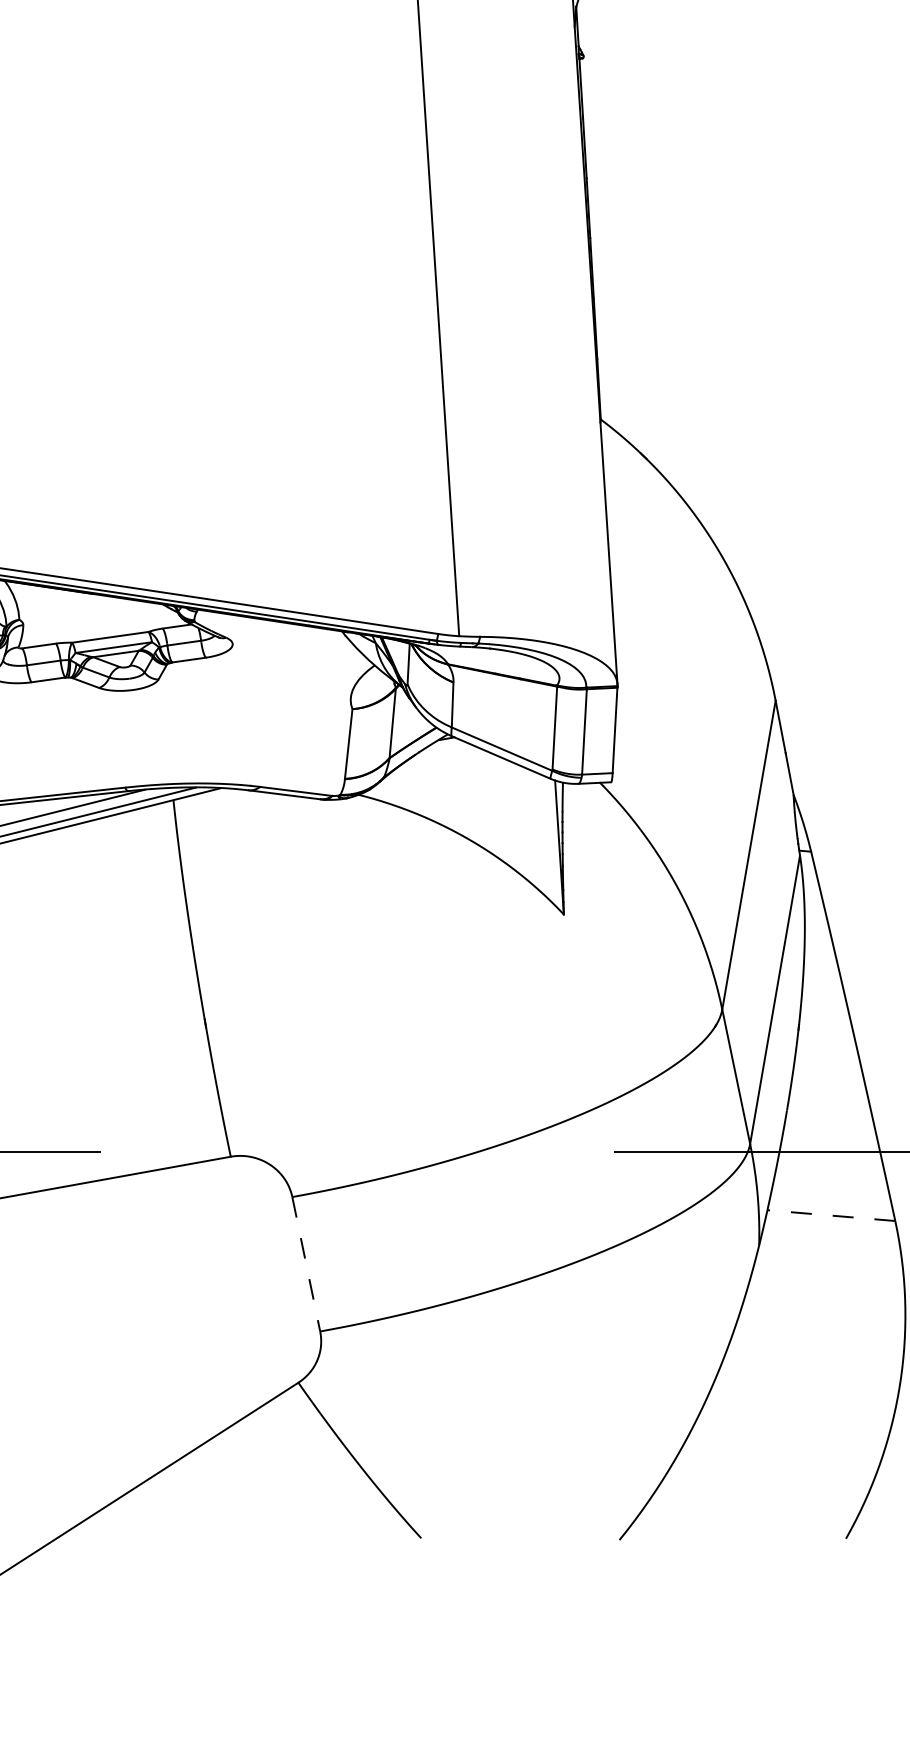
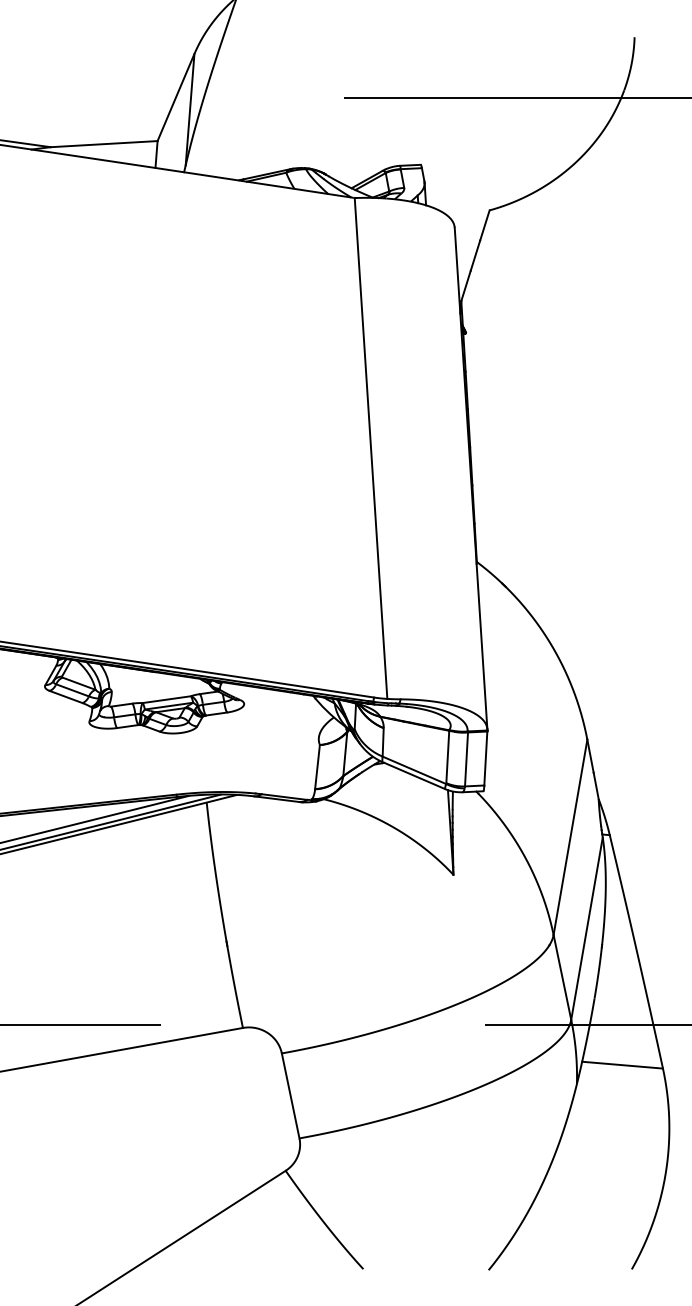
line: (831, 1216) -> (622, 1065), dashed -> solid
line: (305, 1265) -> (290, 1096), dashed -> solid

